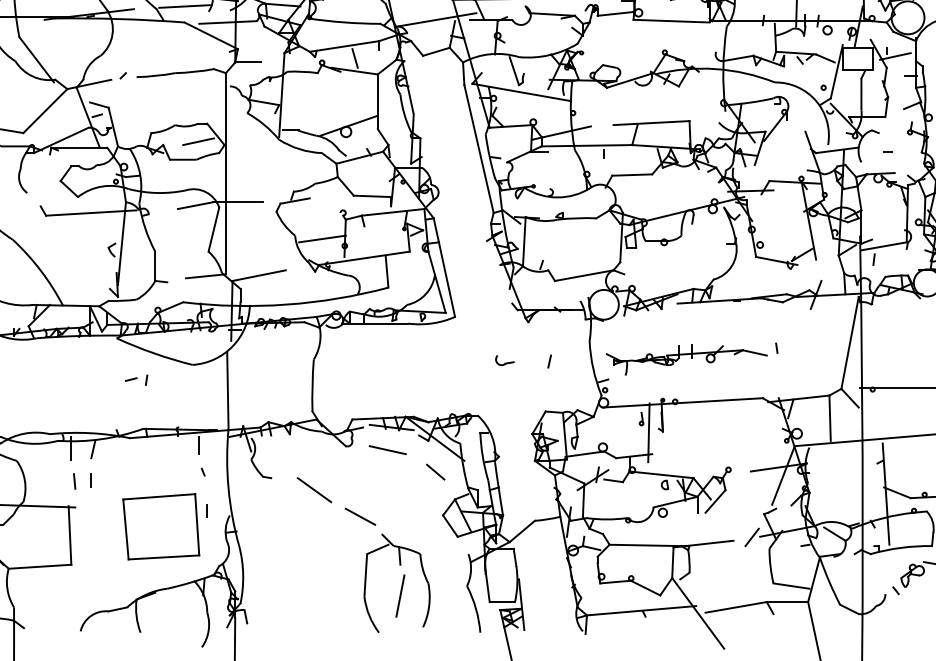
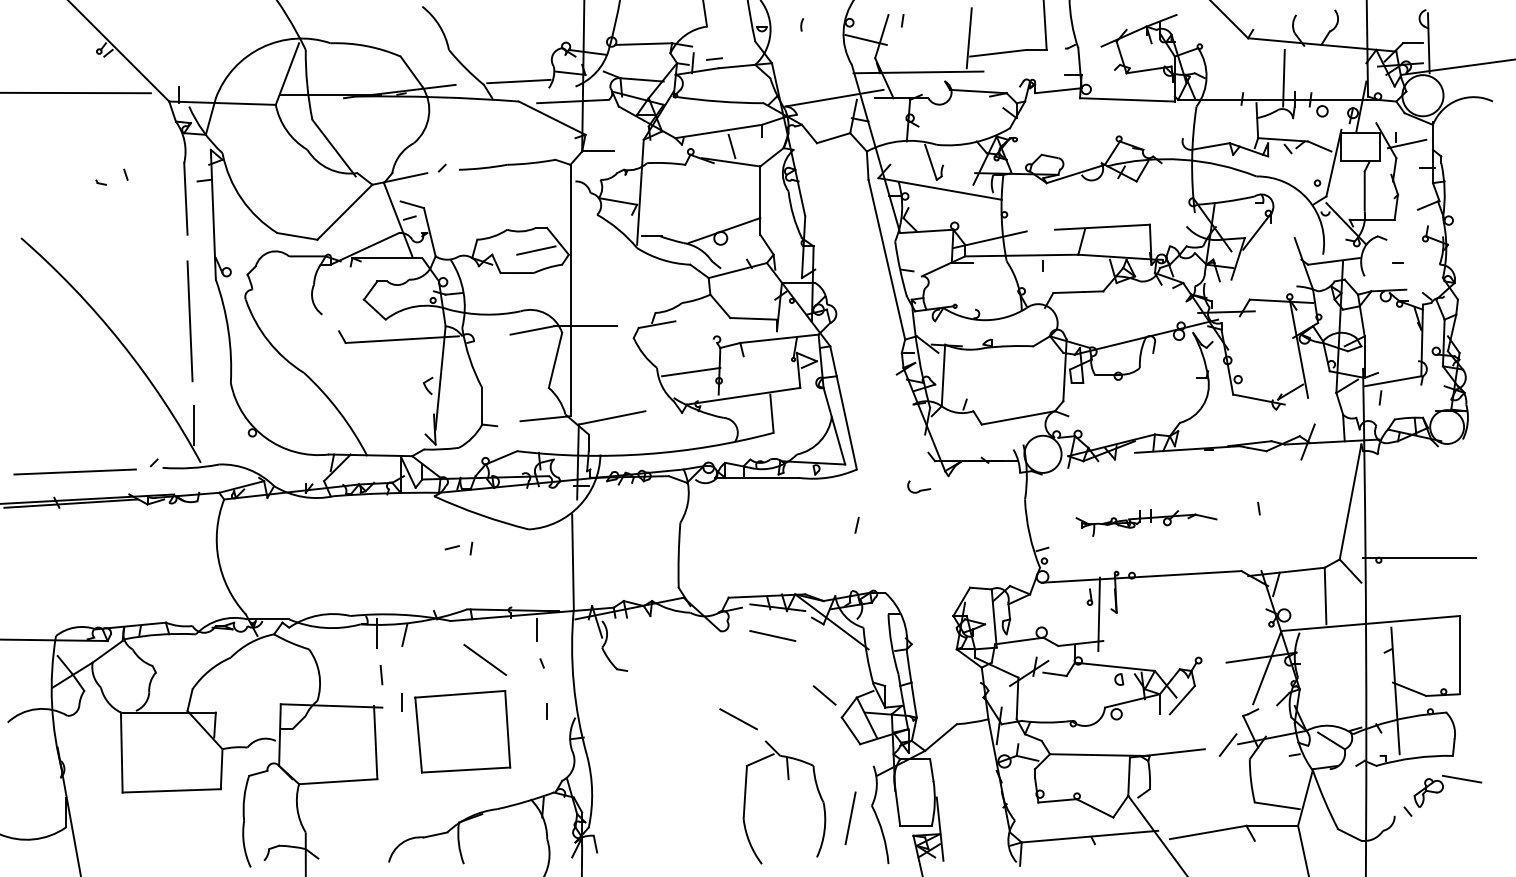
part: (686, 359) -> (1146, 522), size x0.7
part: (505, 360) -> (919, 486), moved
line: (549, 360) -> (856, 524), moved
line: (435, 472) -> (824, 695), moved
line: (90, 480) -> (401, 702), moved
line: (314, 489) -> (485, 659), moved
part: (161, 526) -> (462, 731), moved
line: (400, 595) -> (850, 817), moved

